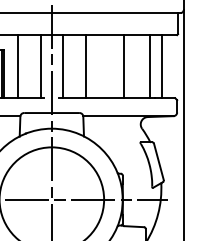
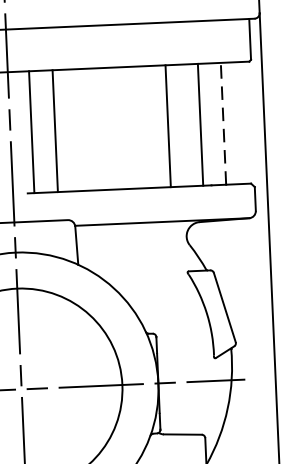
line: (86, 66) -> (56, 130), moved
line: (123, 66) -> (167, 125), moved
line: (162, 66) -> (223, 123), solid -> dashed

